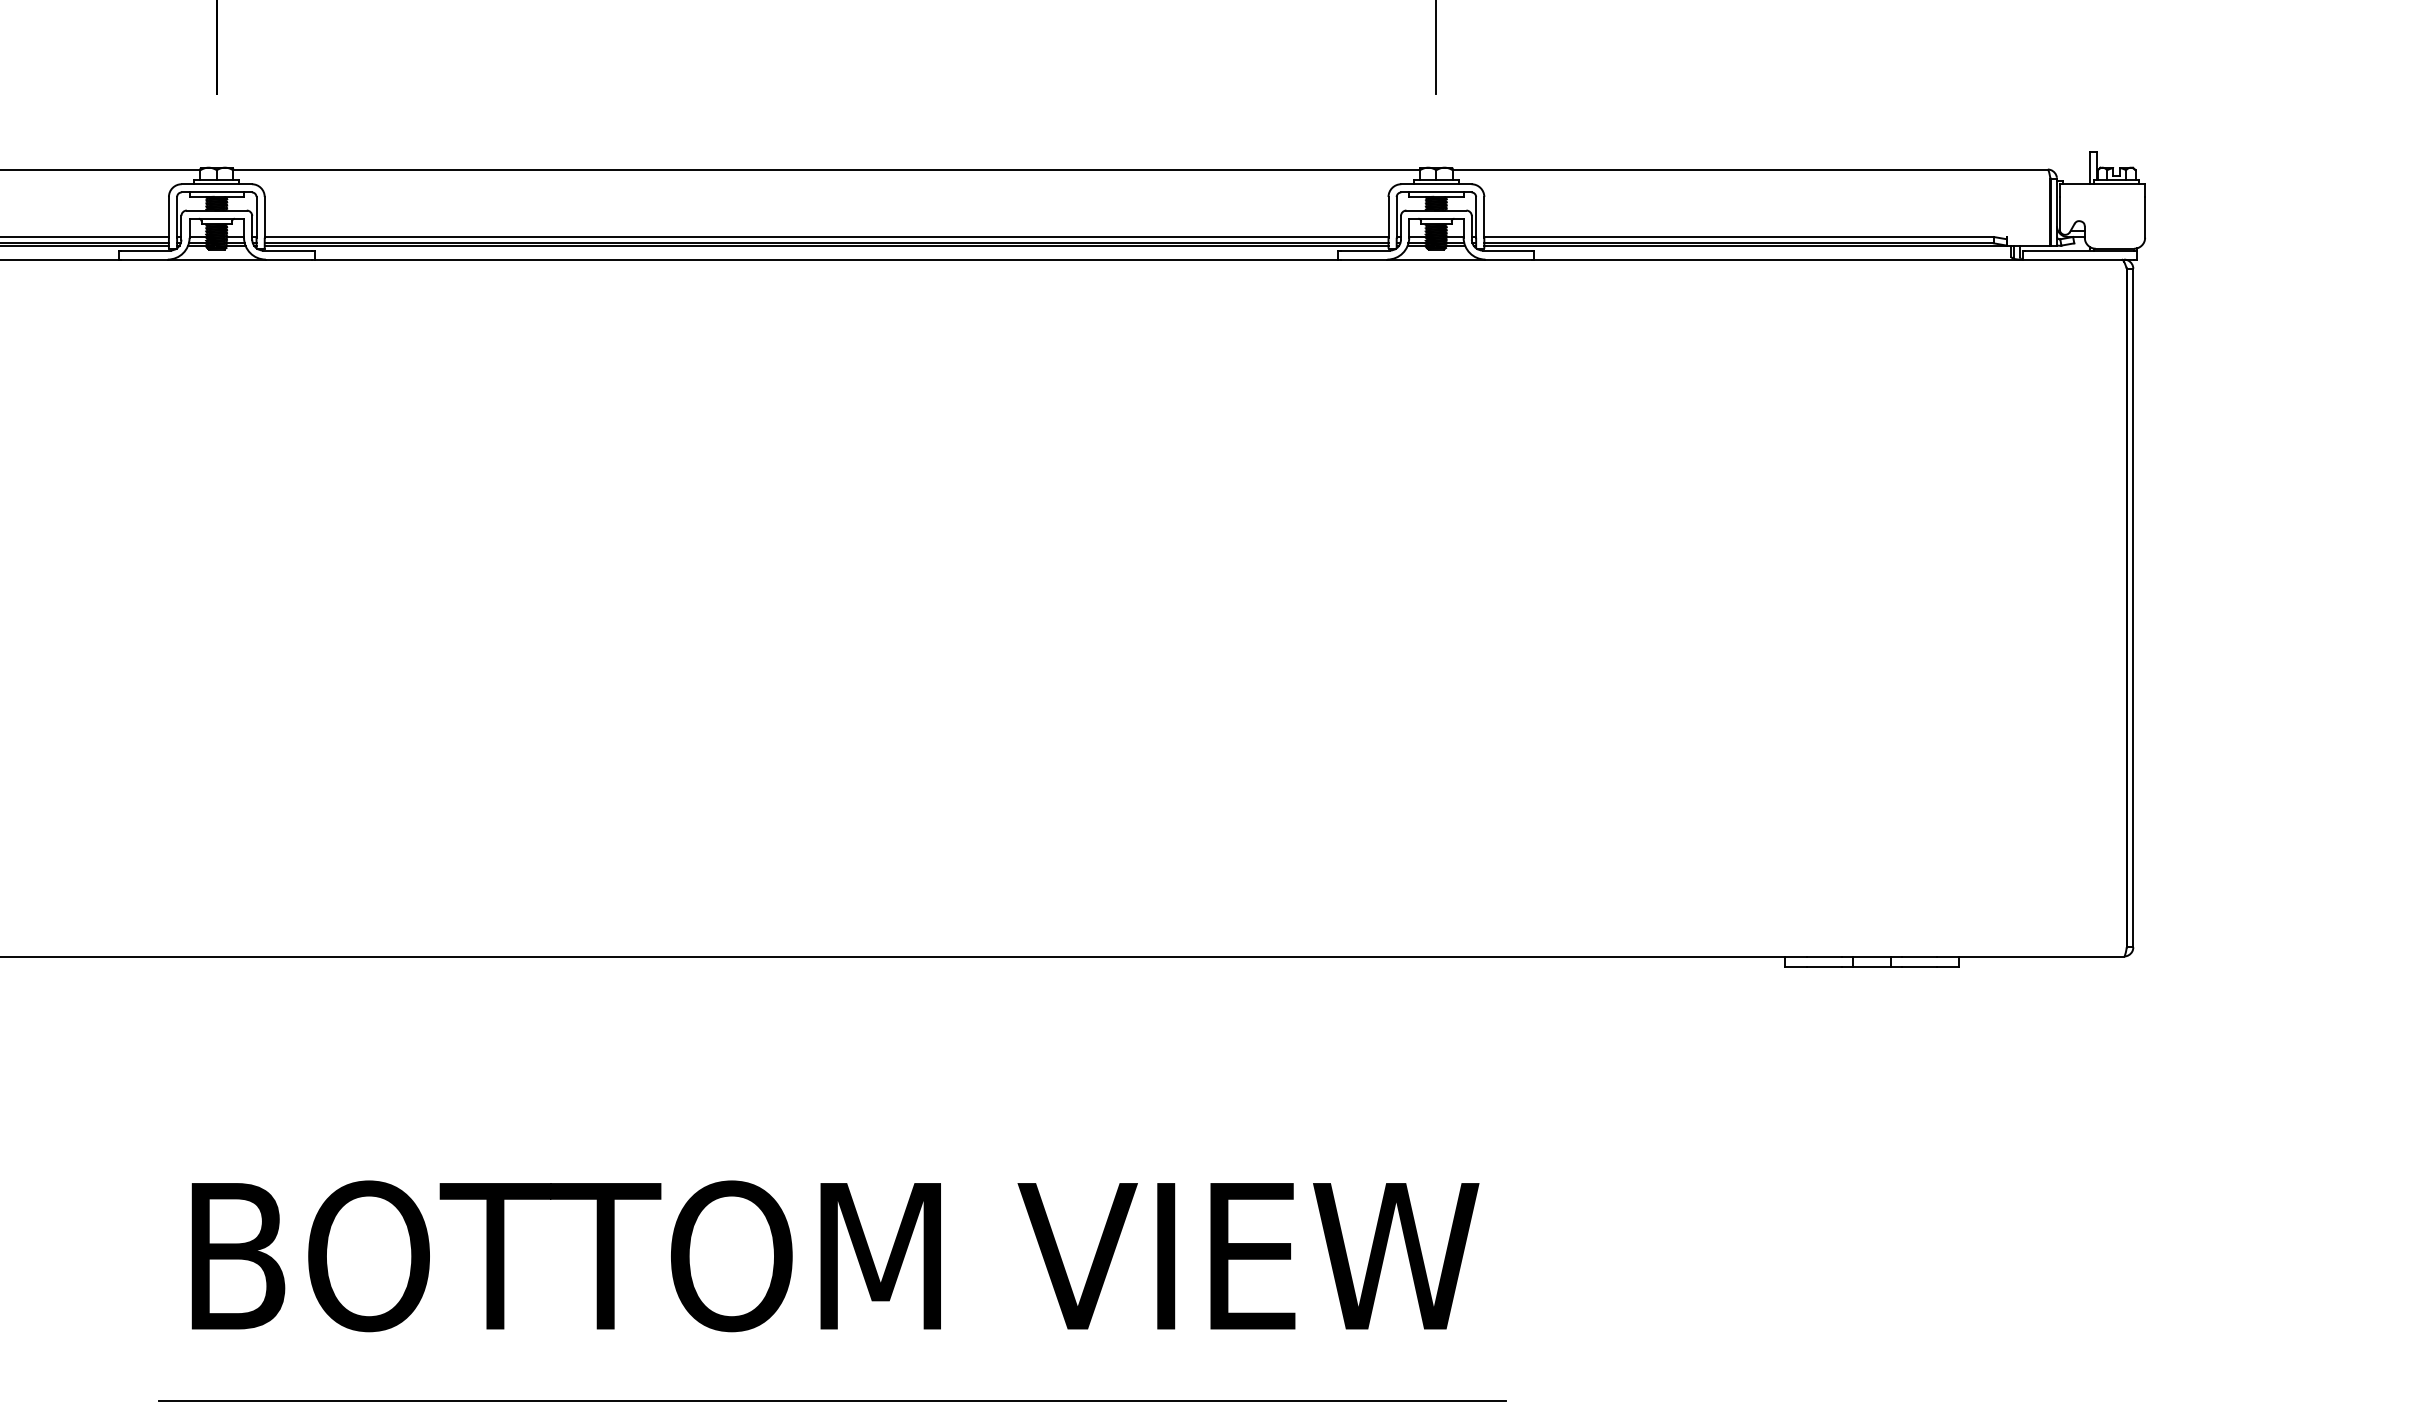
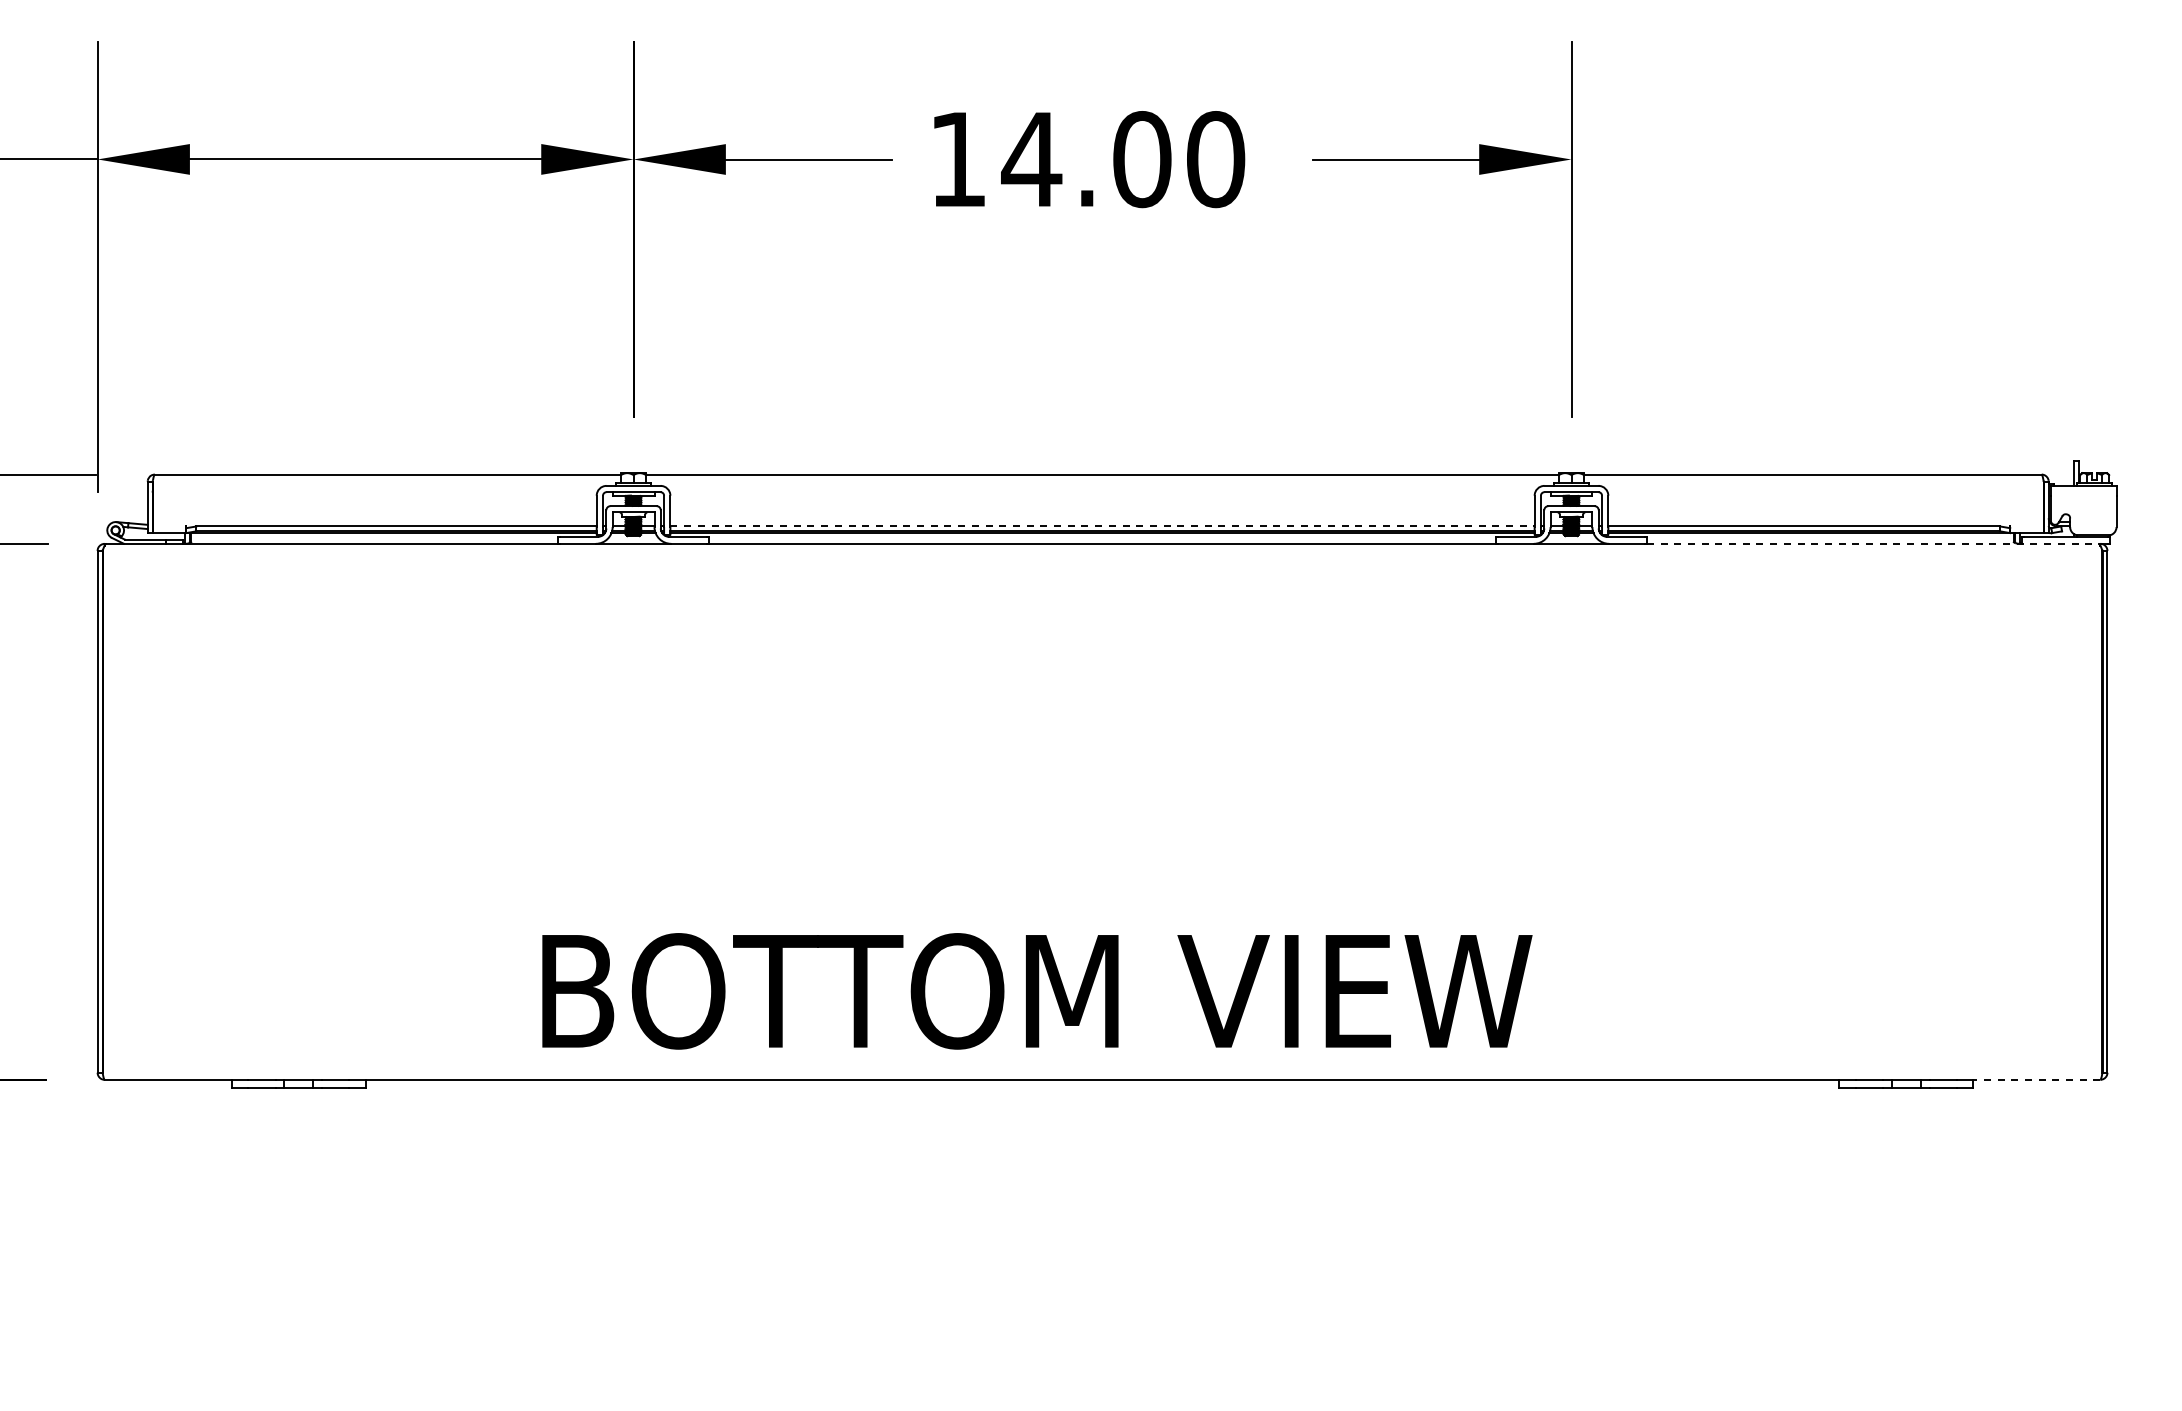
line: (827, 237) -> (1103, 526), solid -> dashed
line: (1827, 259) -> (1872, 543), solid -> dashed
line: (2041, 956) -> (2036, 1079), solid -> dashed
text: (835, 1256) -> (1037, 991), moved

